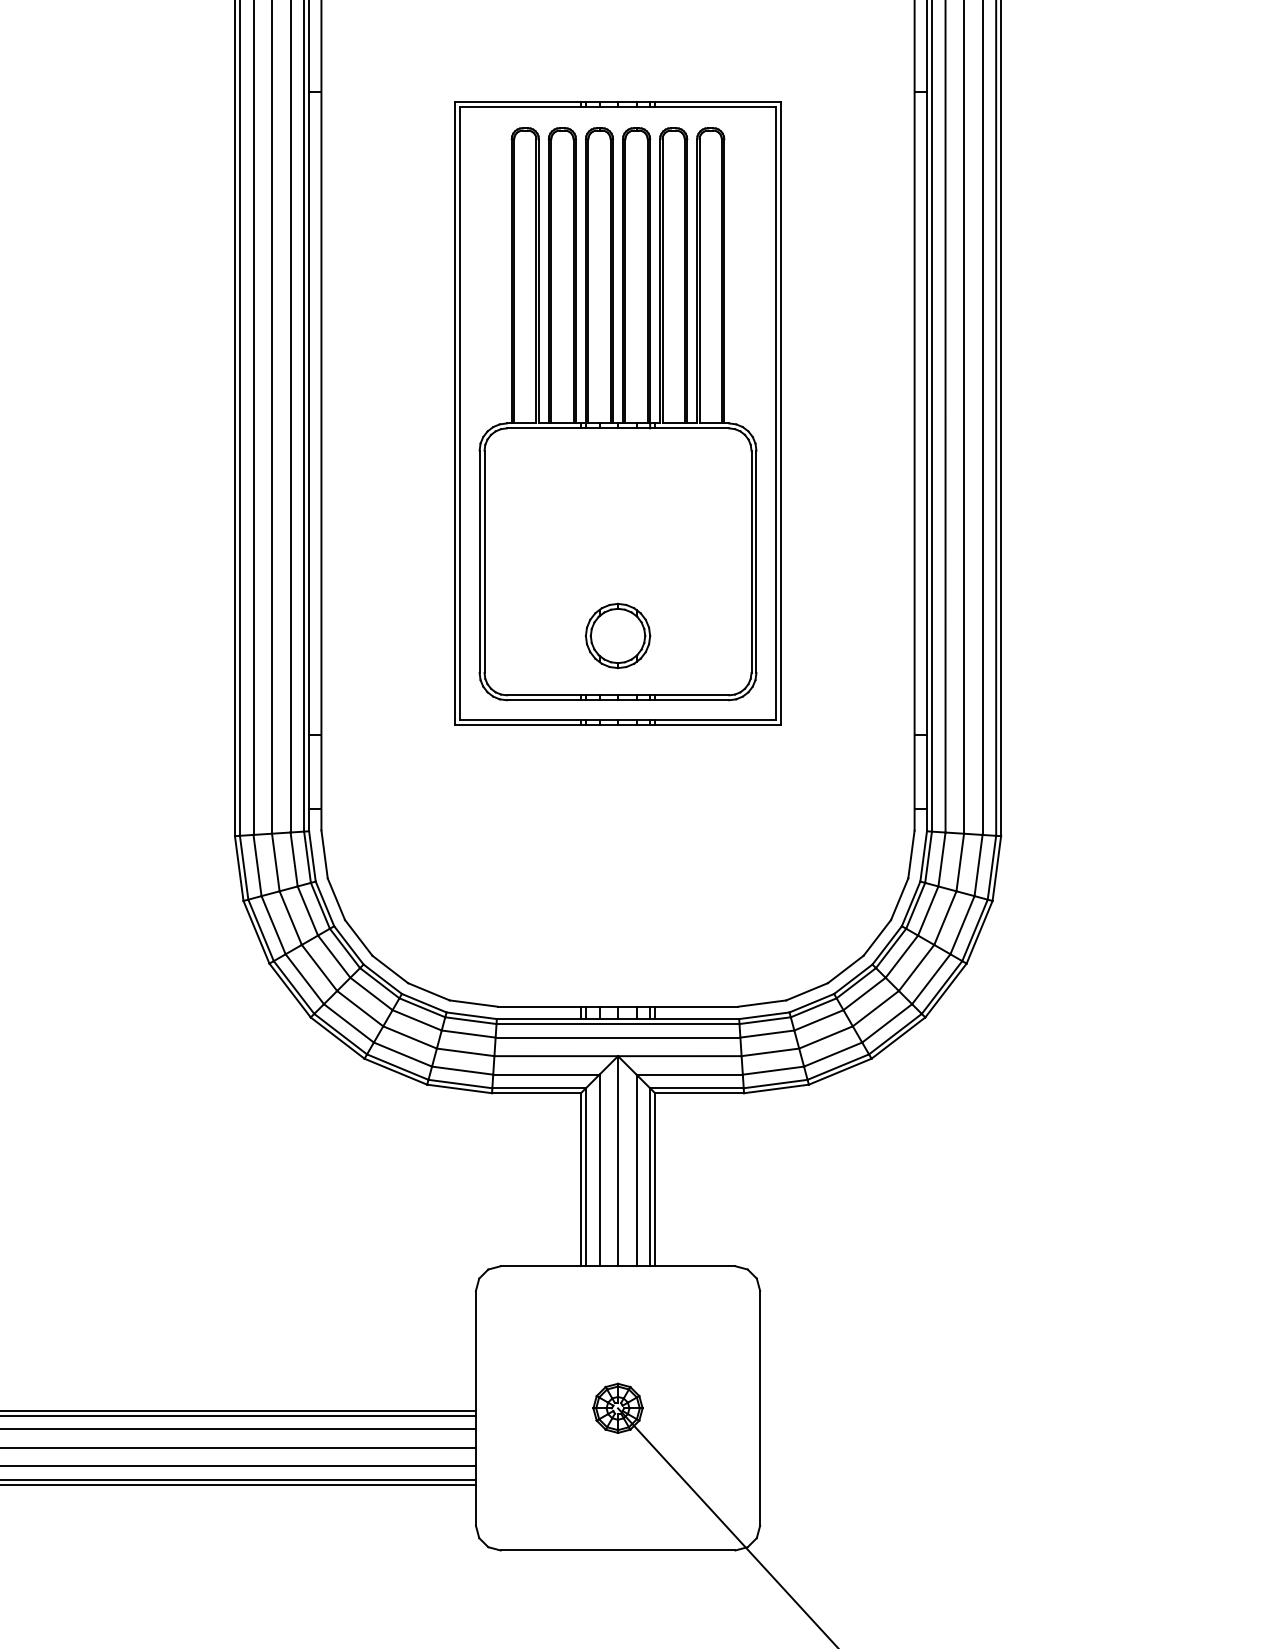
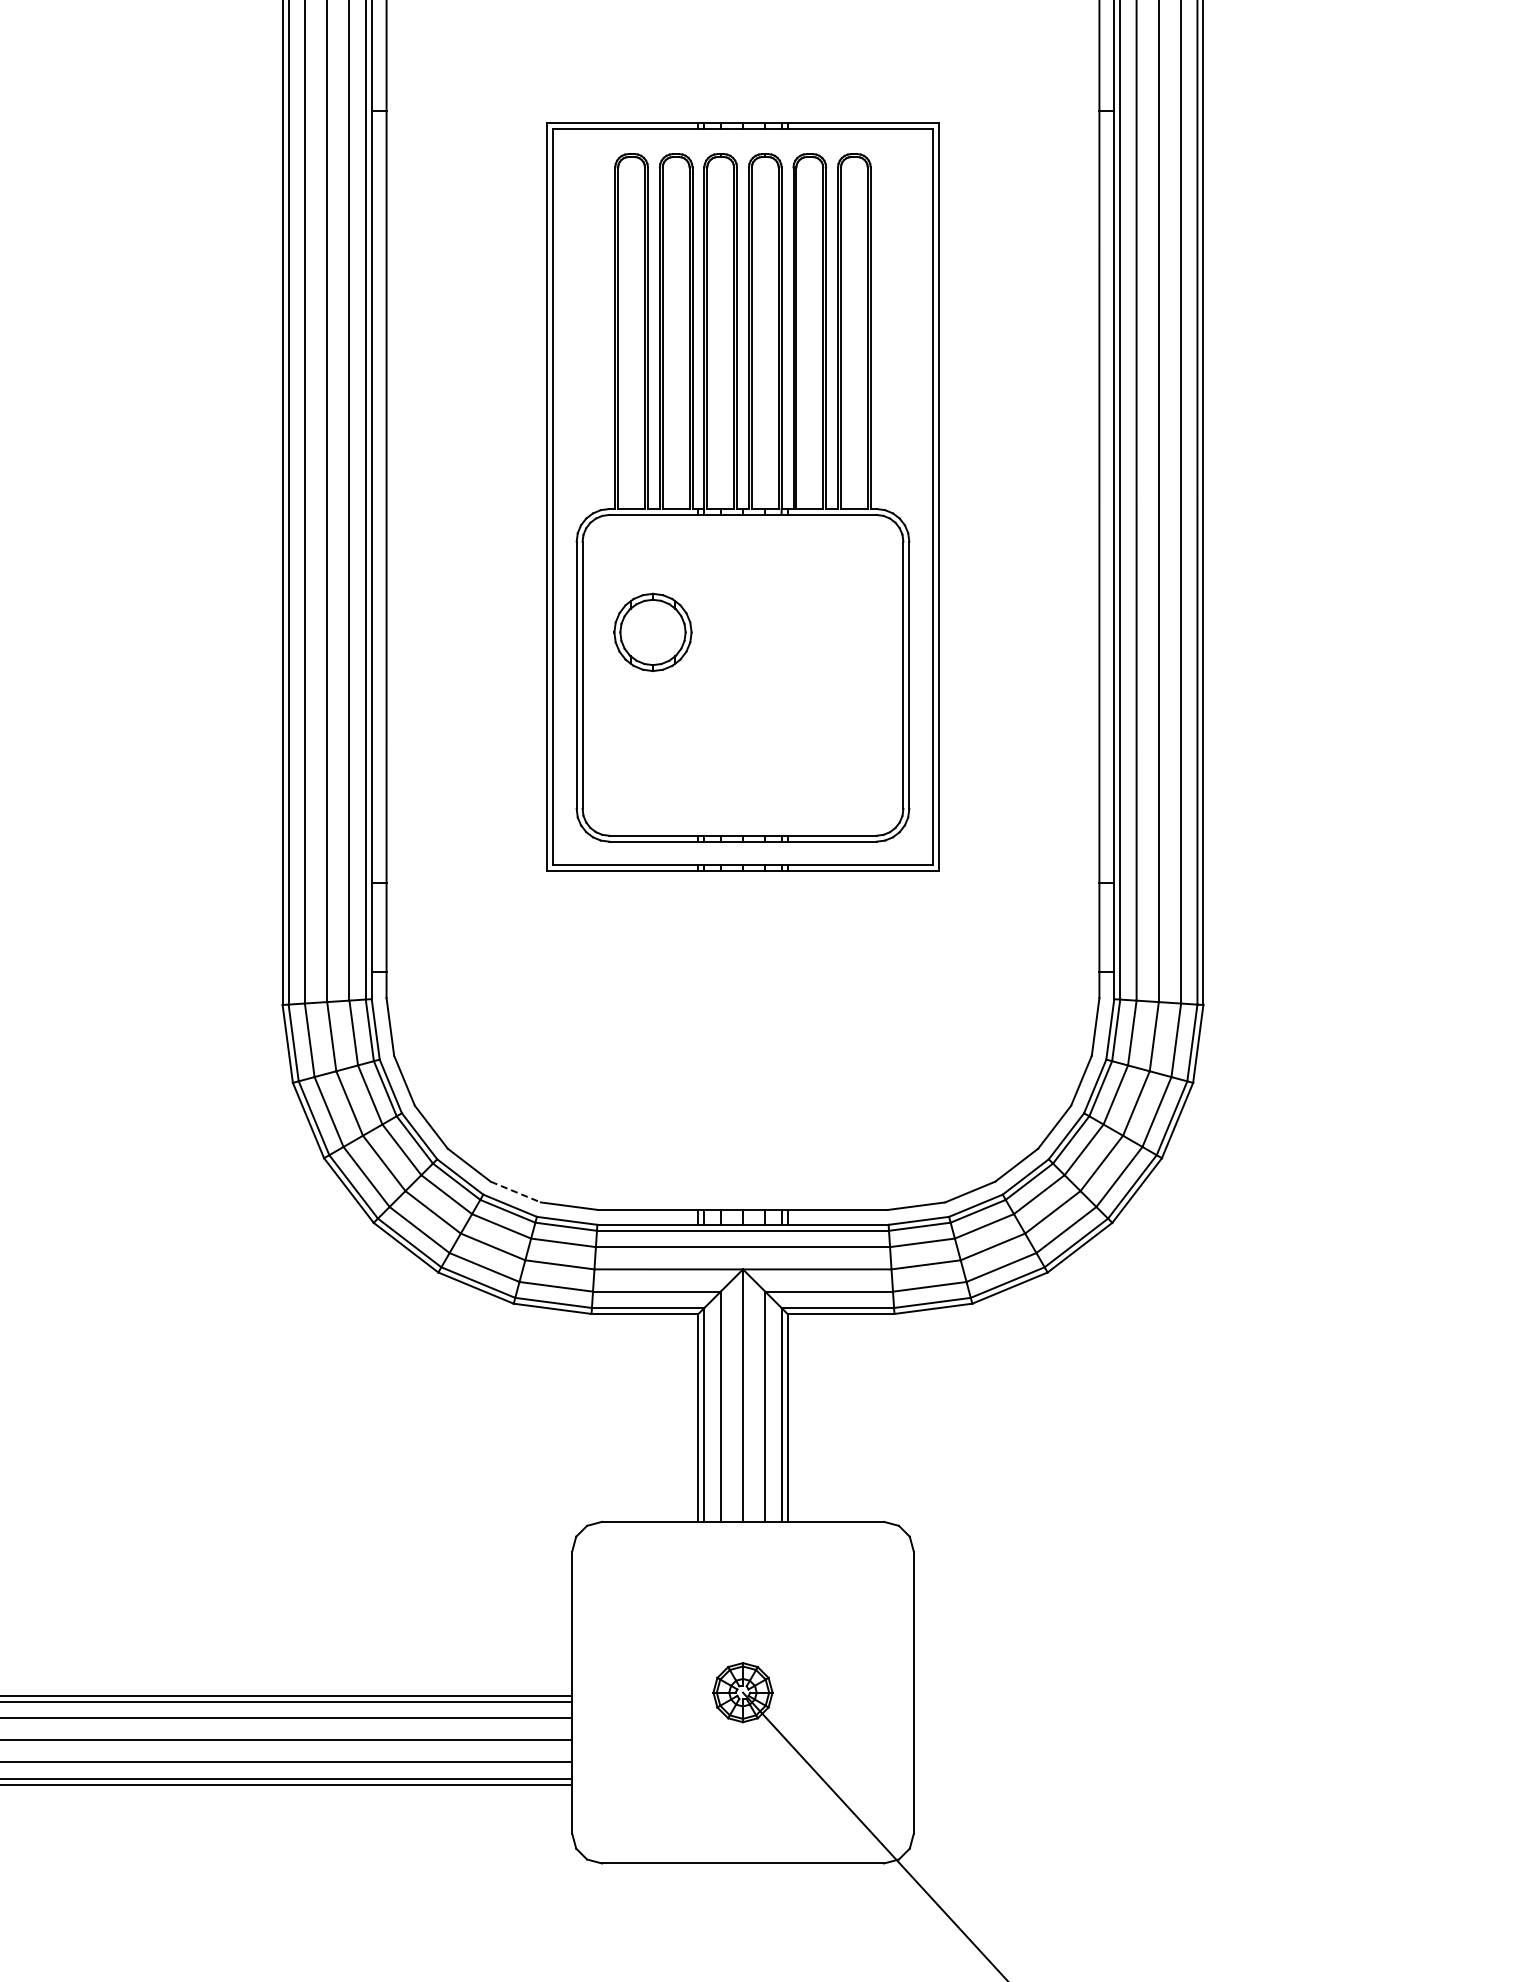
part: (617, 635) -> (652, 631), moved
line: (429, 992) -> (516, 1192), solid -> dashed

